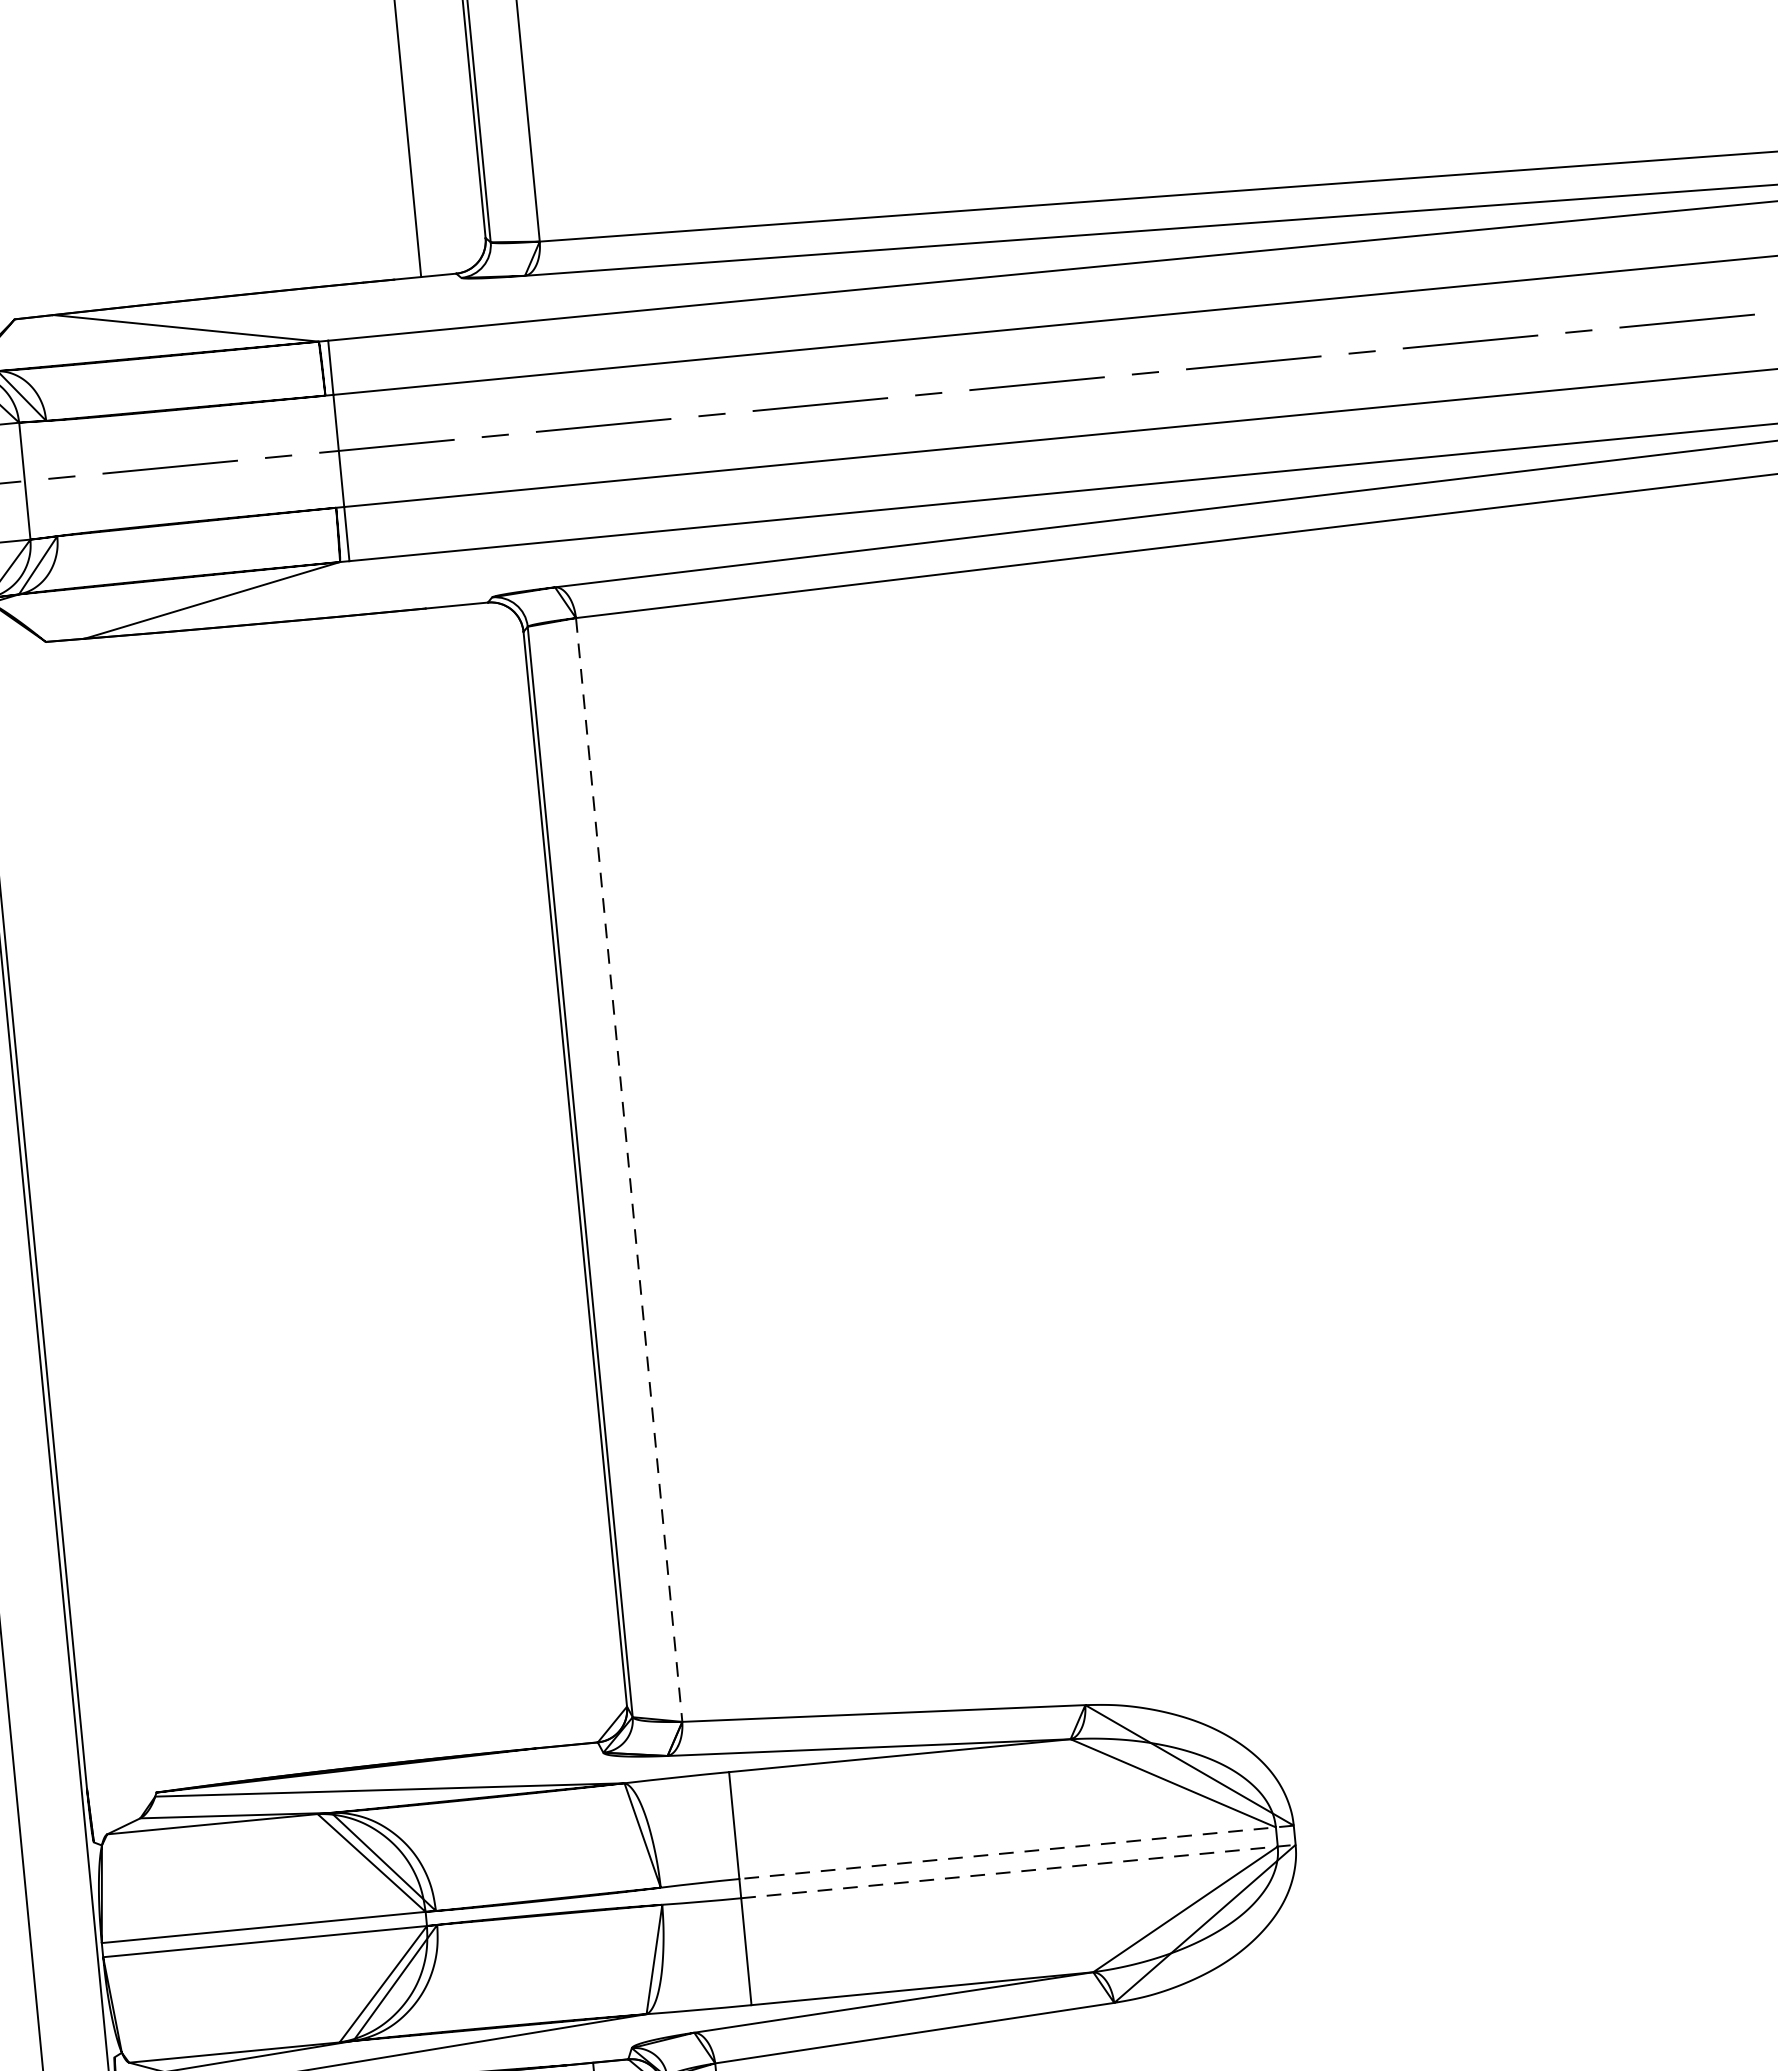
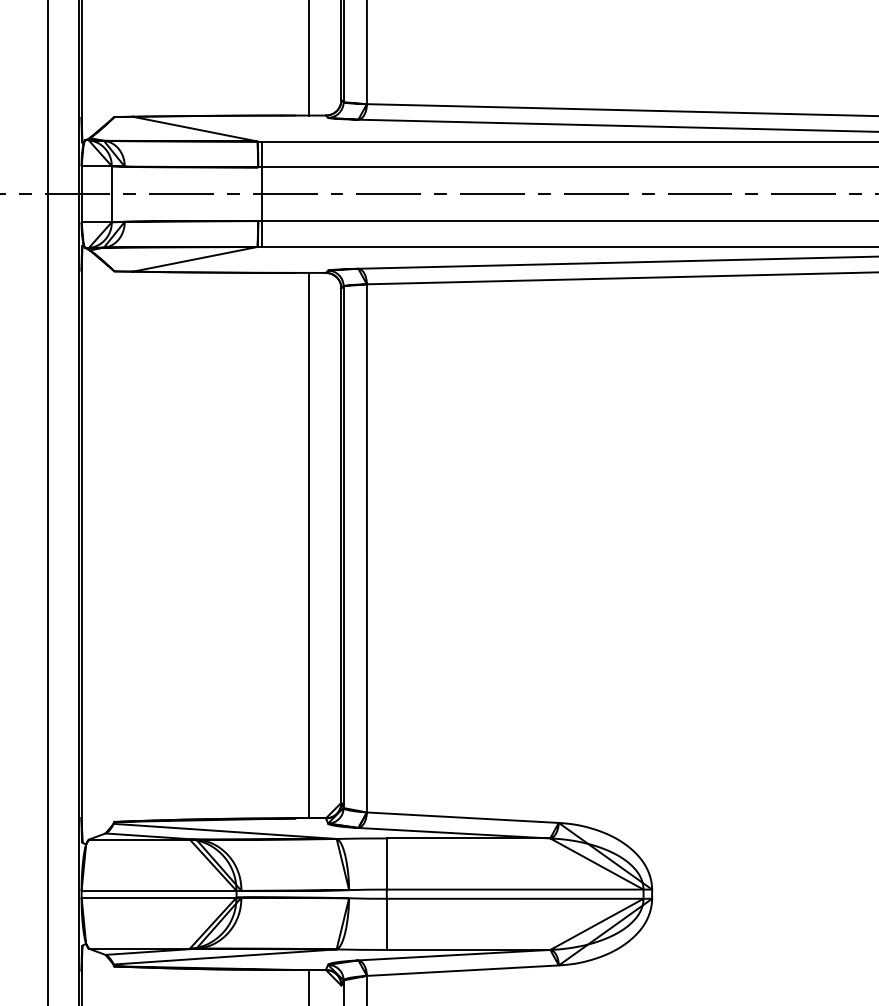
line: (628, 1170) -> (366, 548), dashed -> solid
line: (508, 1175) -> (309, 545), added
line: (1016, 1852) -> (519, 889), dashed -> solid
line: (1018, 1870) -> (519, 898), dashed -> solid

